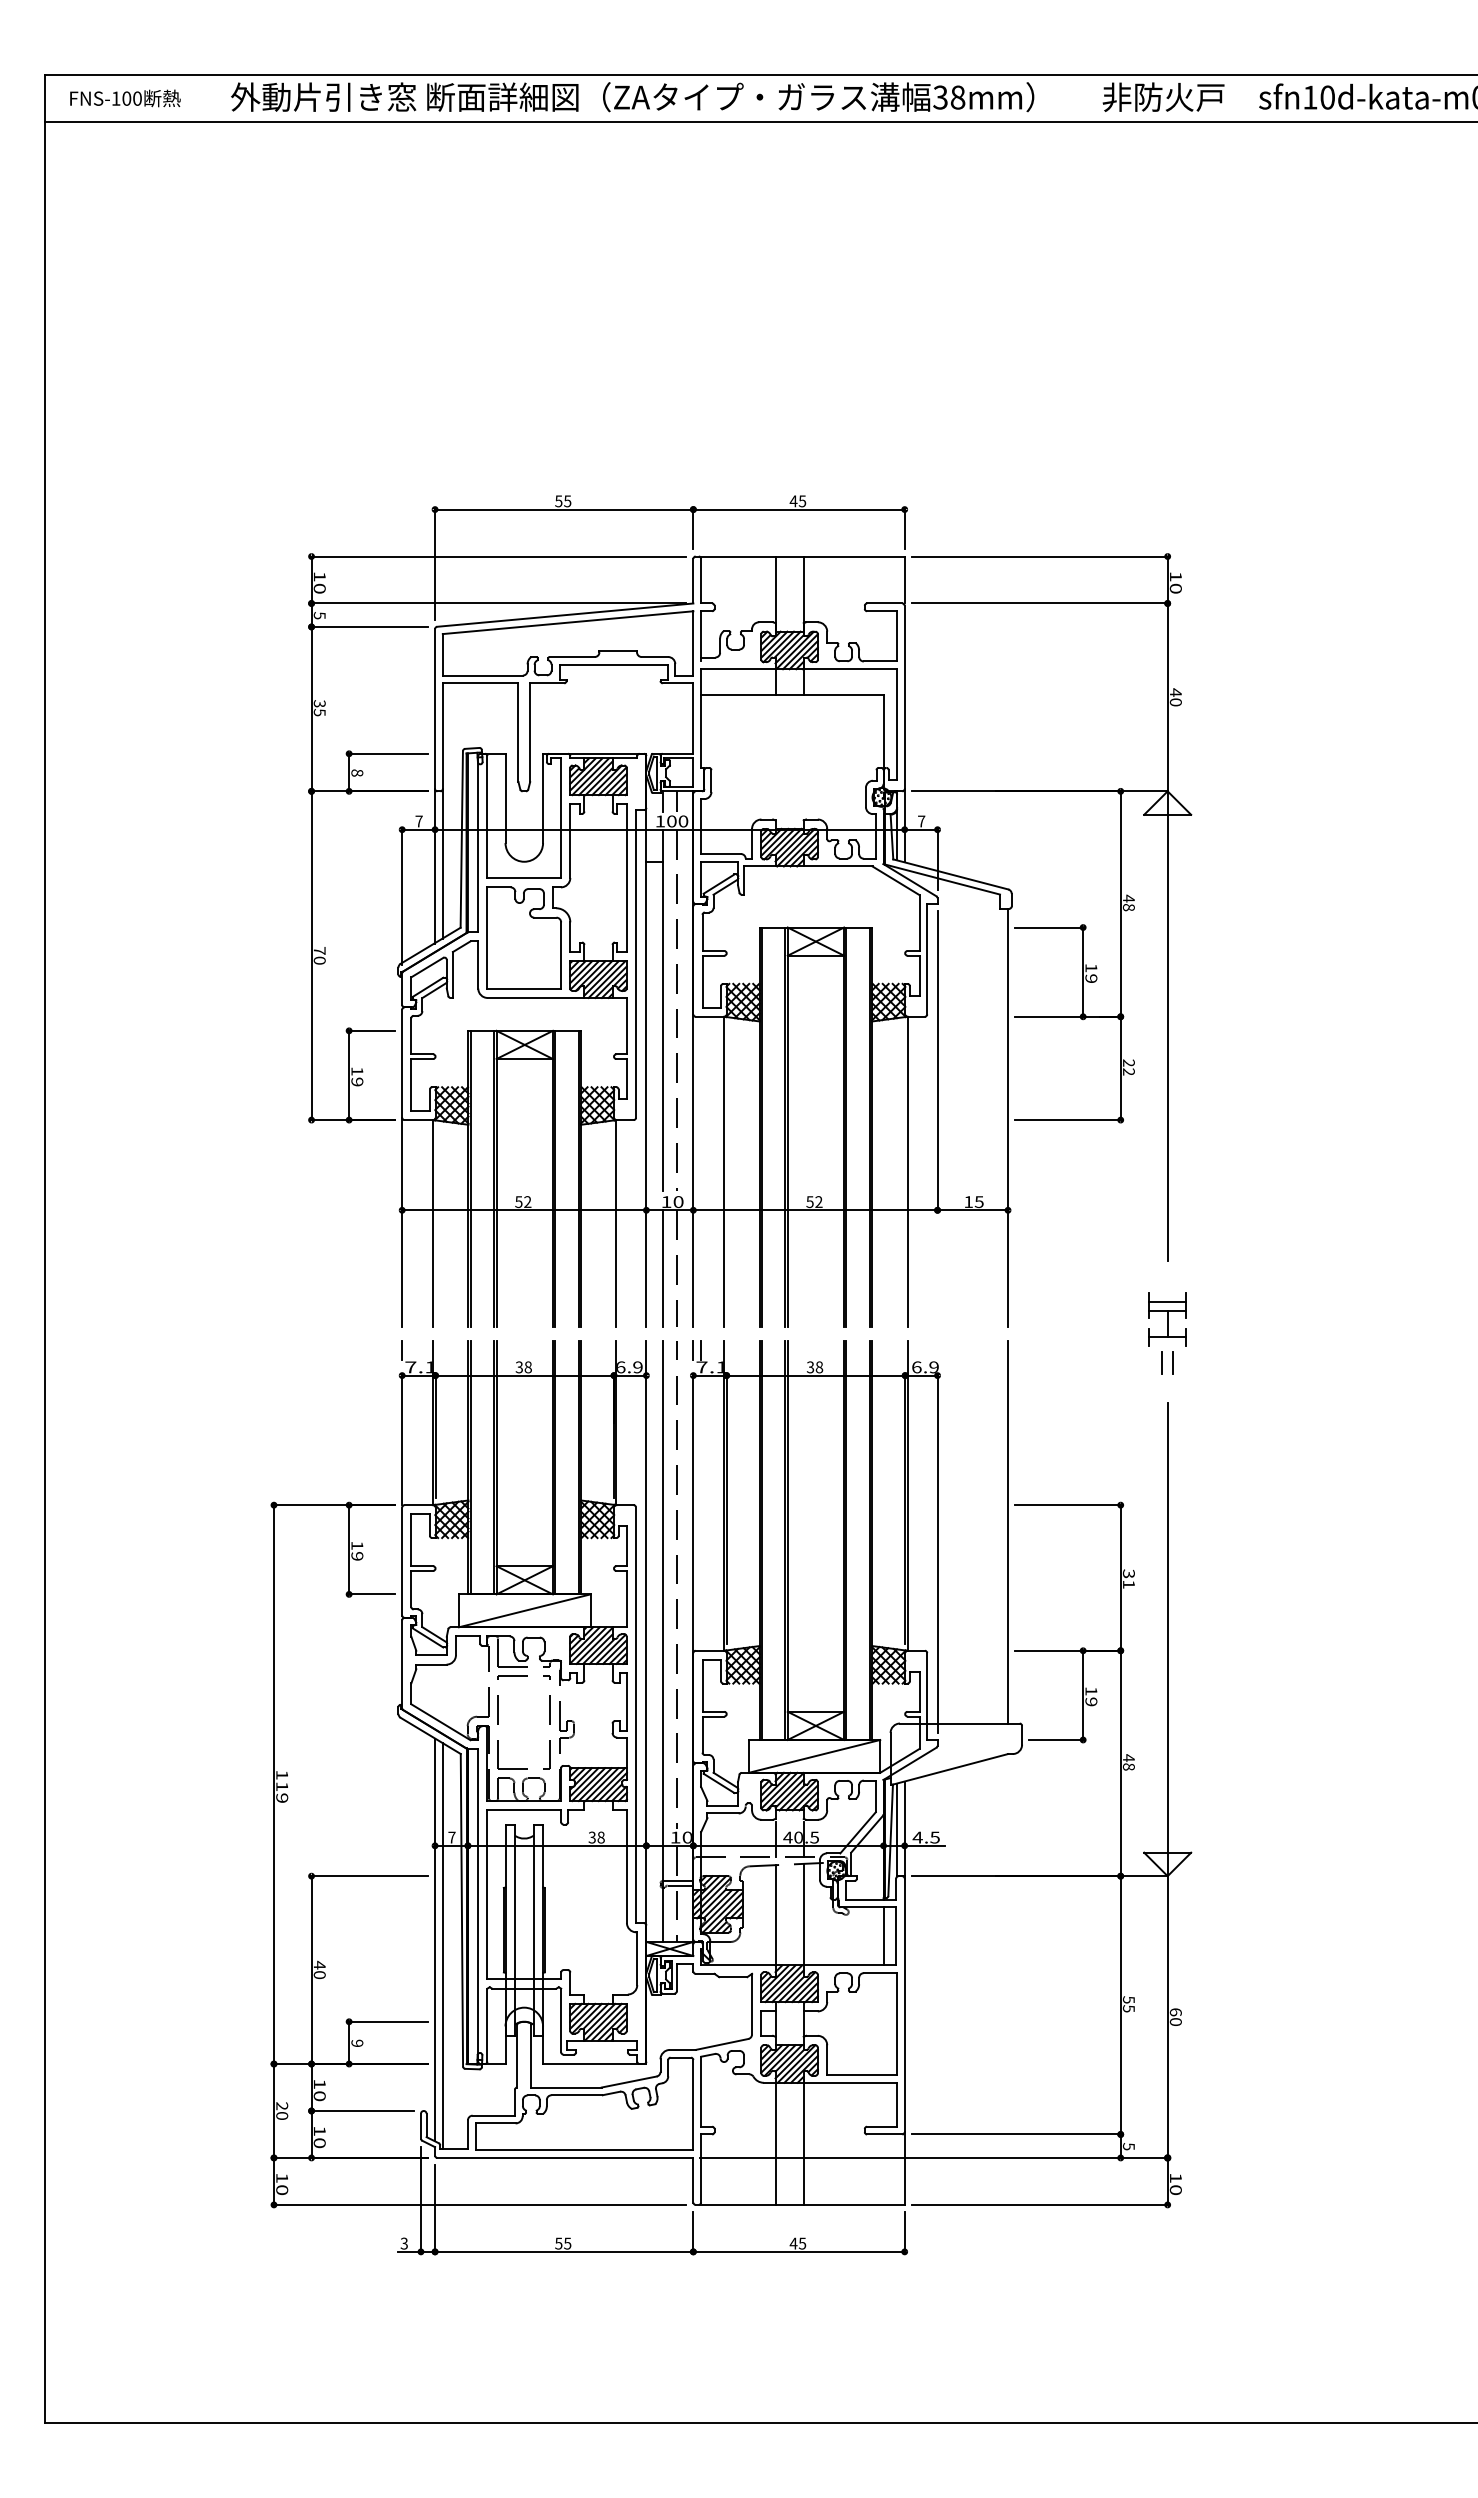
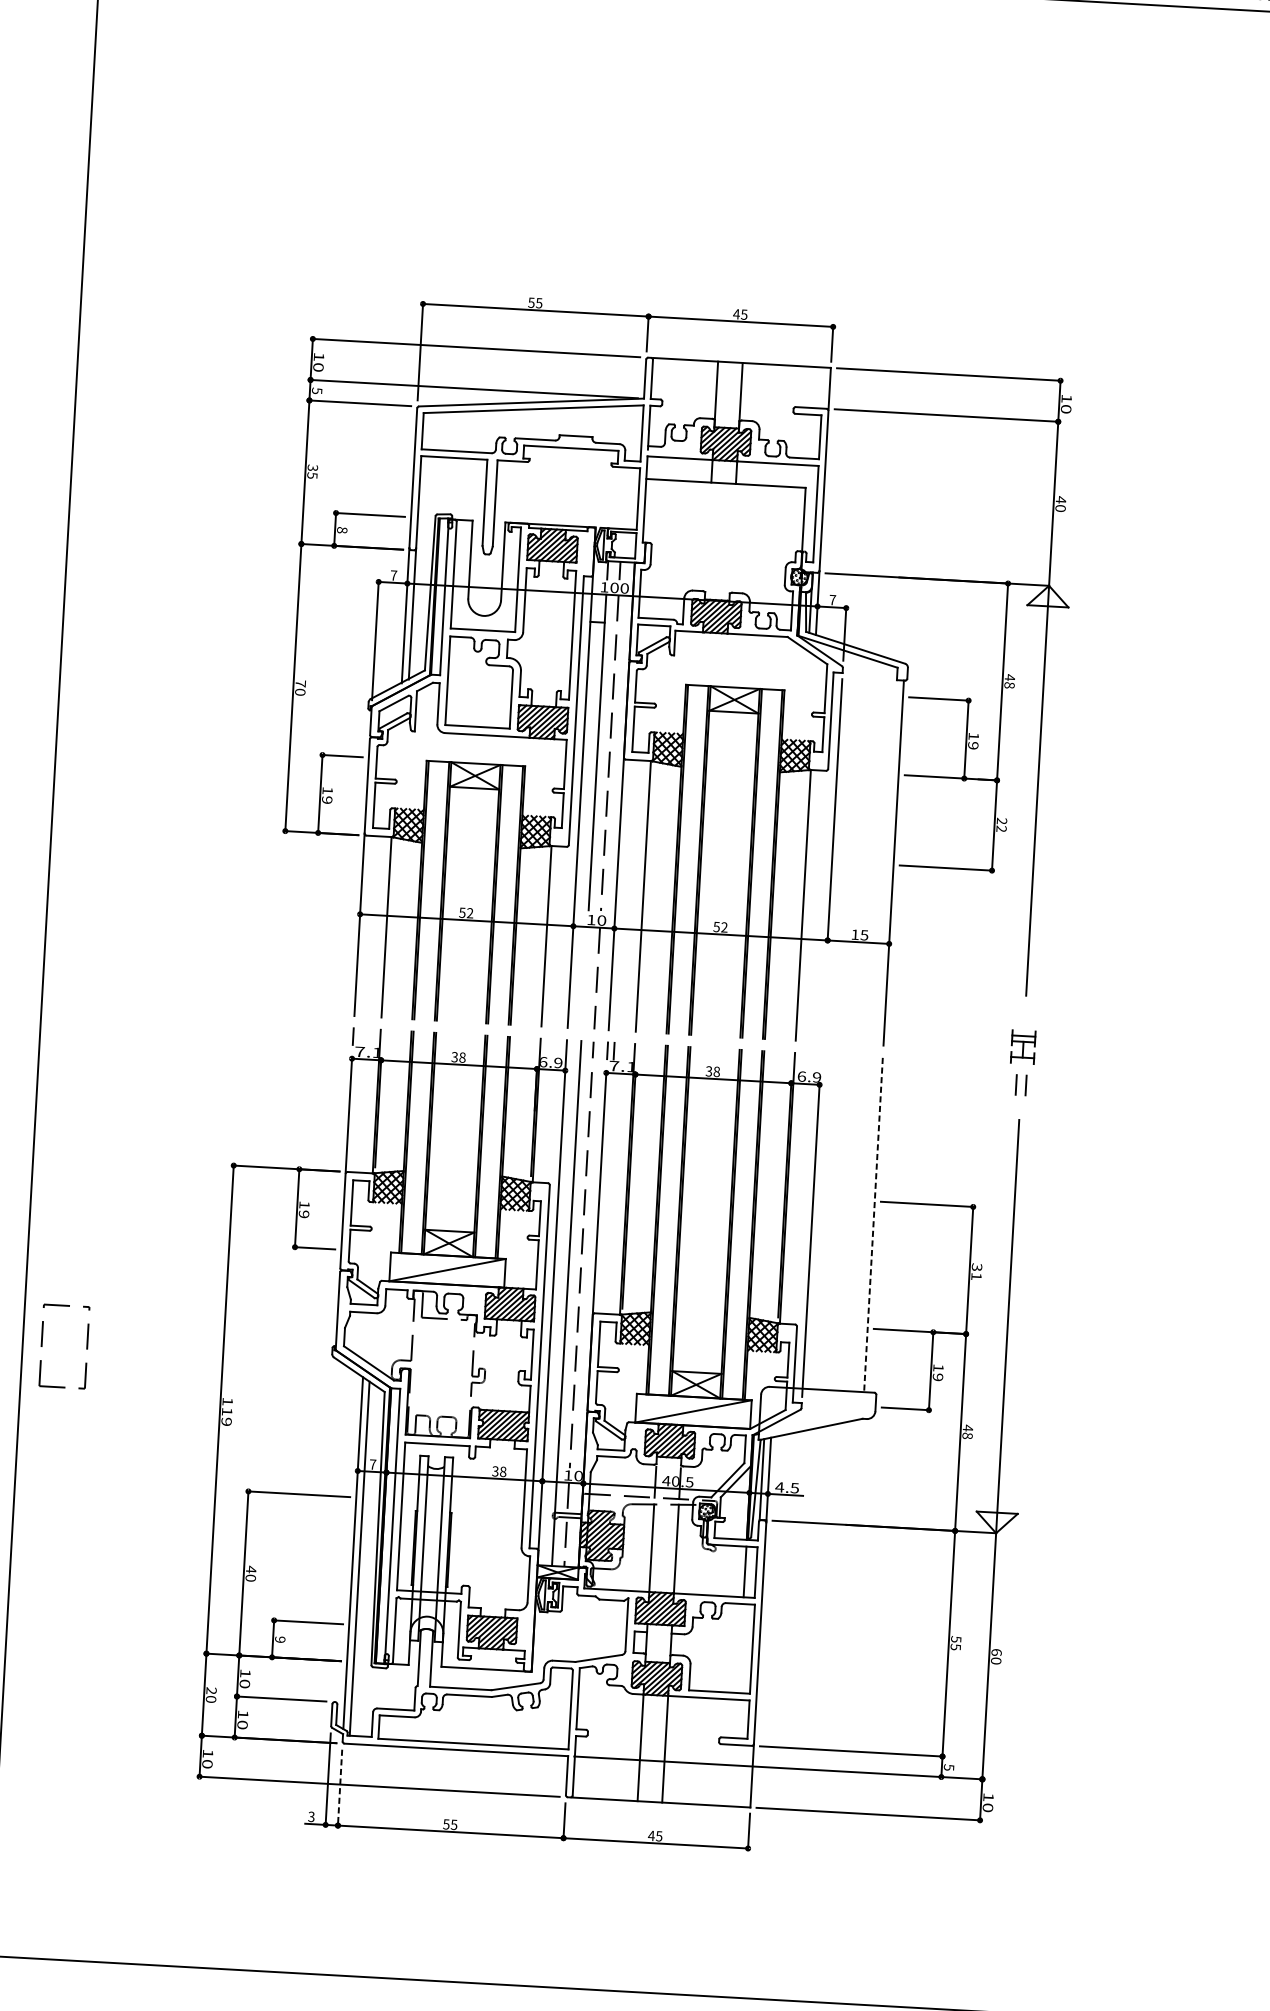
line: (662, 1268) -> (584, 977), removed
part: (1167, 1319) -> (1023, 1047), size x0.7
line: (1008, 1532) -> (873, 1225), solid -> dashed
part: (498, 1722) -> (41, 1345), moved
line: (435, 2208) -> (340, 1787), solid -> dashed

